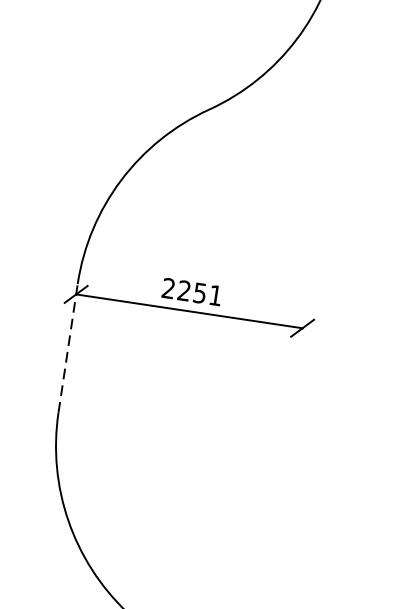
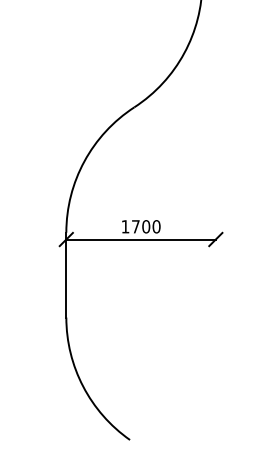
text: (191, 291) -> (140, 226), 2251 -> 1700
line: (68, 347) -> (66, 274), dashed -> solid

